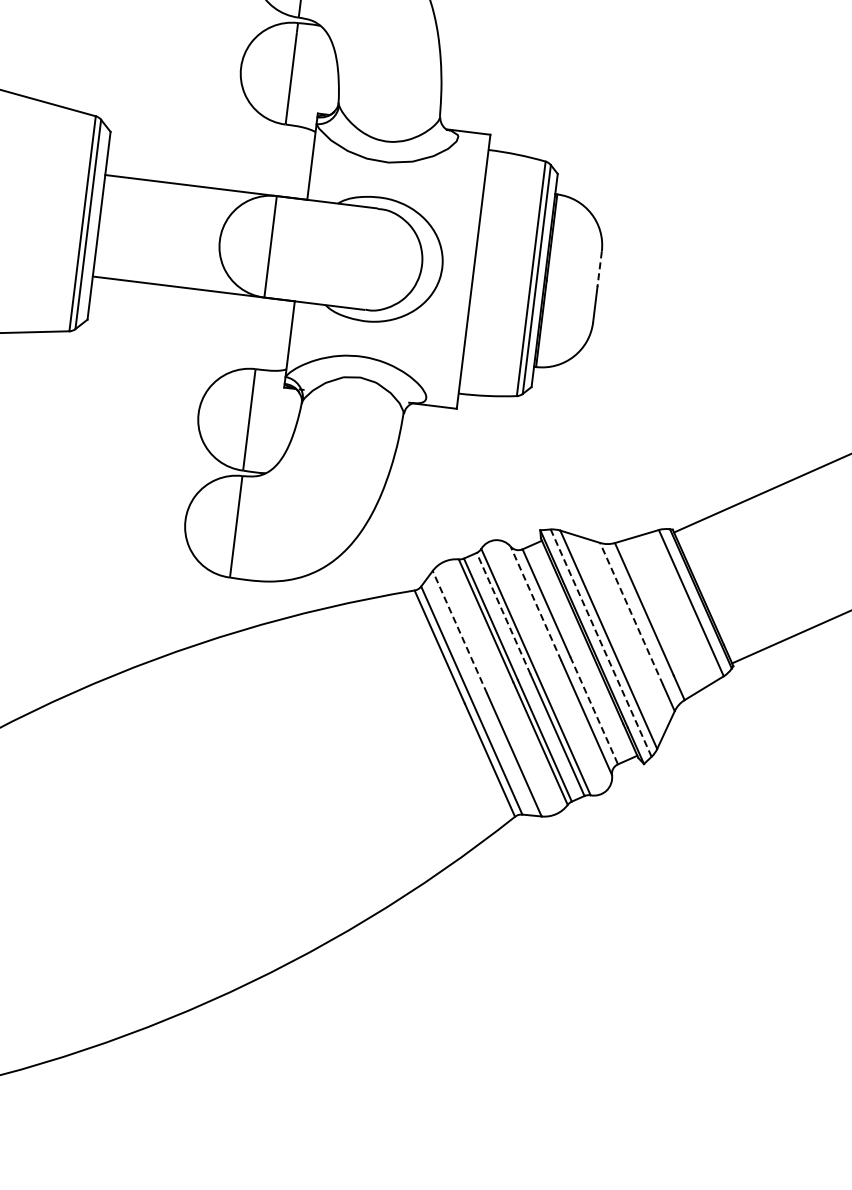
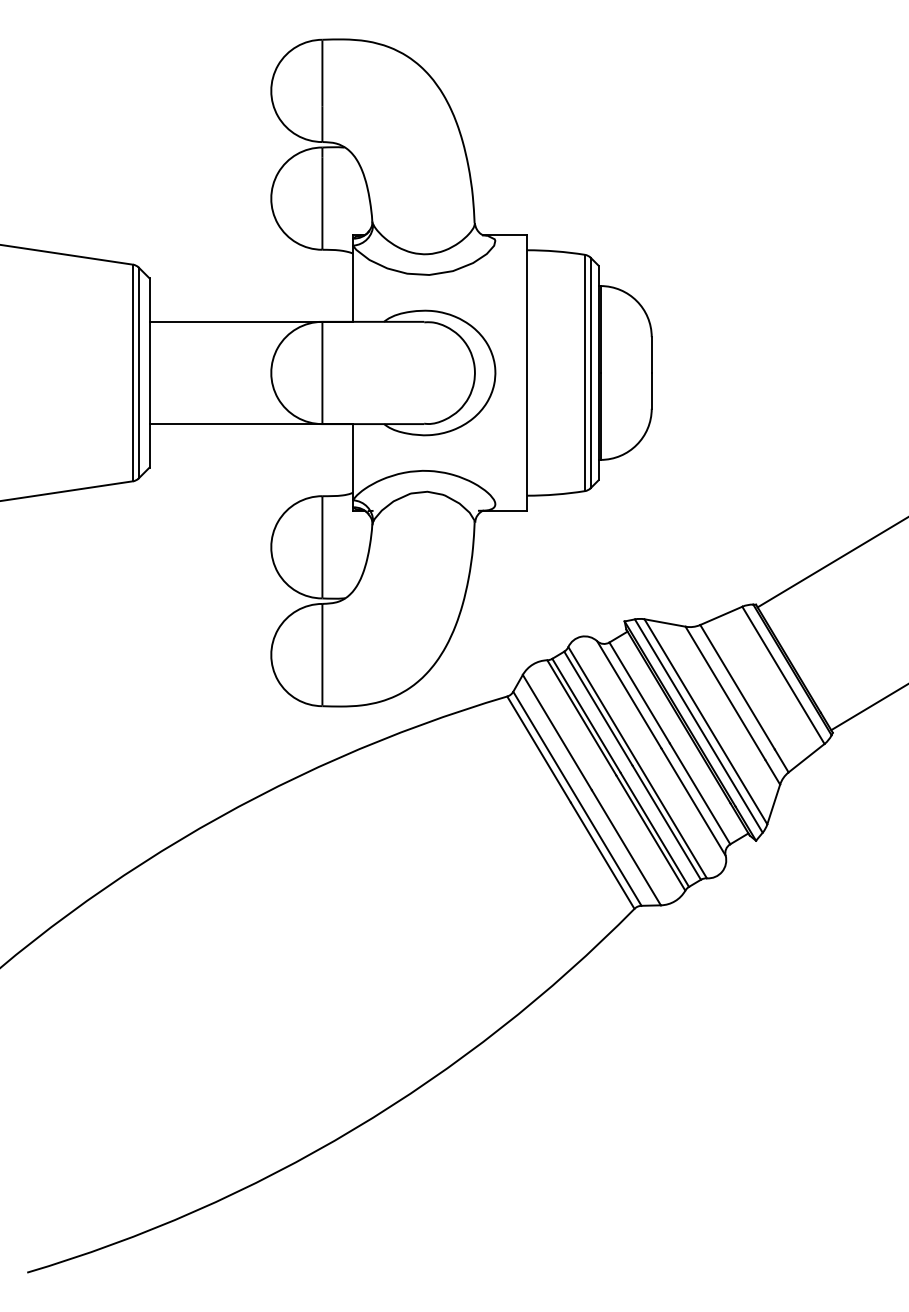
line: (599, 269) -> (651, 355), dashed -> solid
line: (536, 603) -> (629, 694), dashed -> solid
line: (503, 613) -> (598, 708), dashed -> solid
line: (631, 614) -> (725, 693), dashed -> solid
line: (460, 632) -> (557, 732), dashed -> solid
line: (600, 642) -> (698, 725), dashed -> solid
line: (594, 710) -> (700, 793), dashed -> solid

